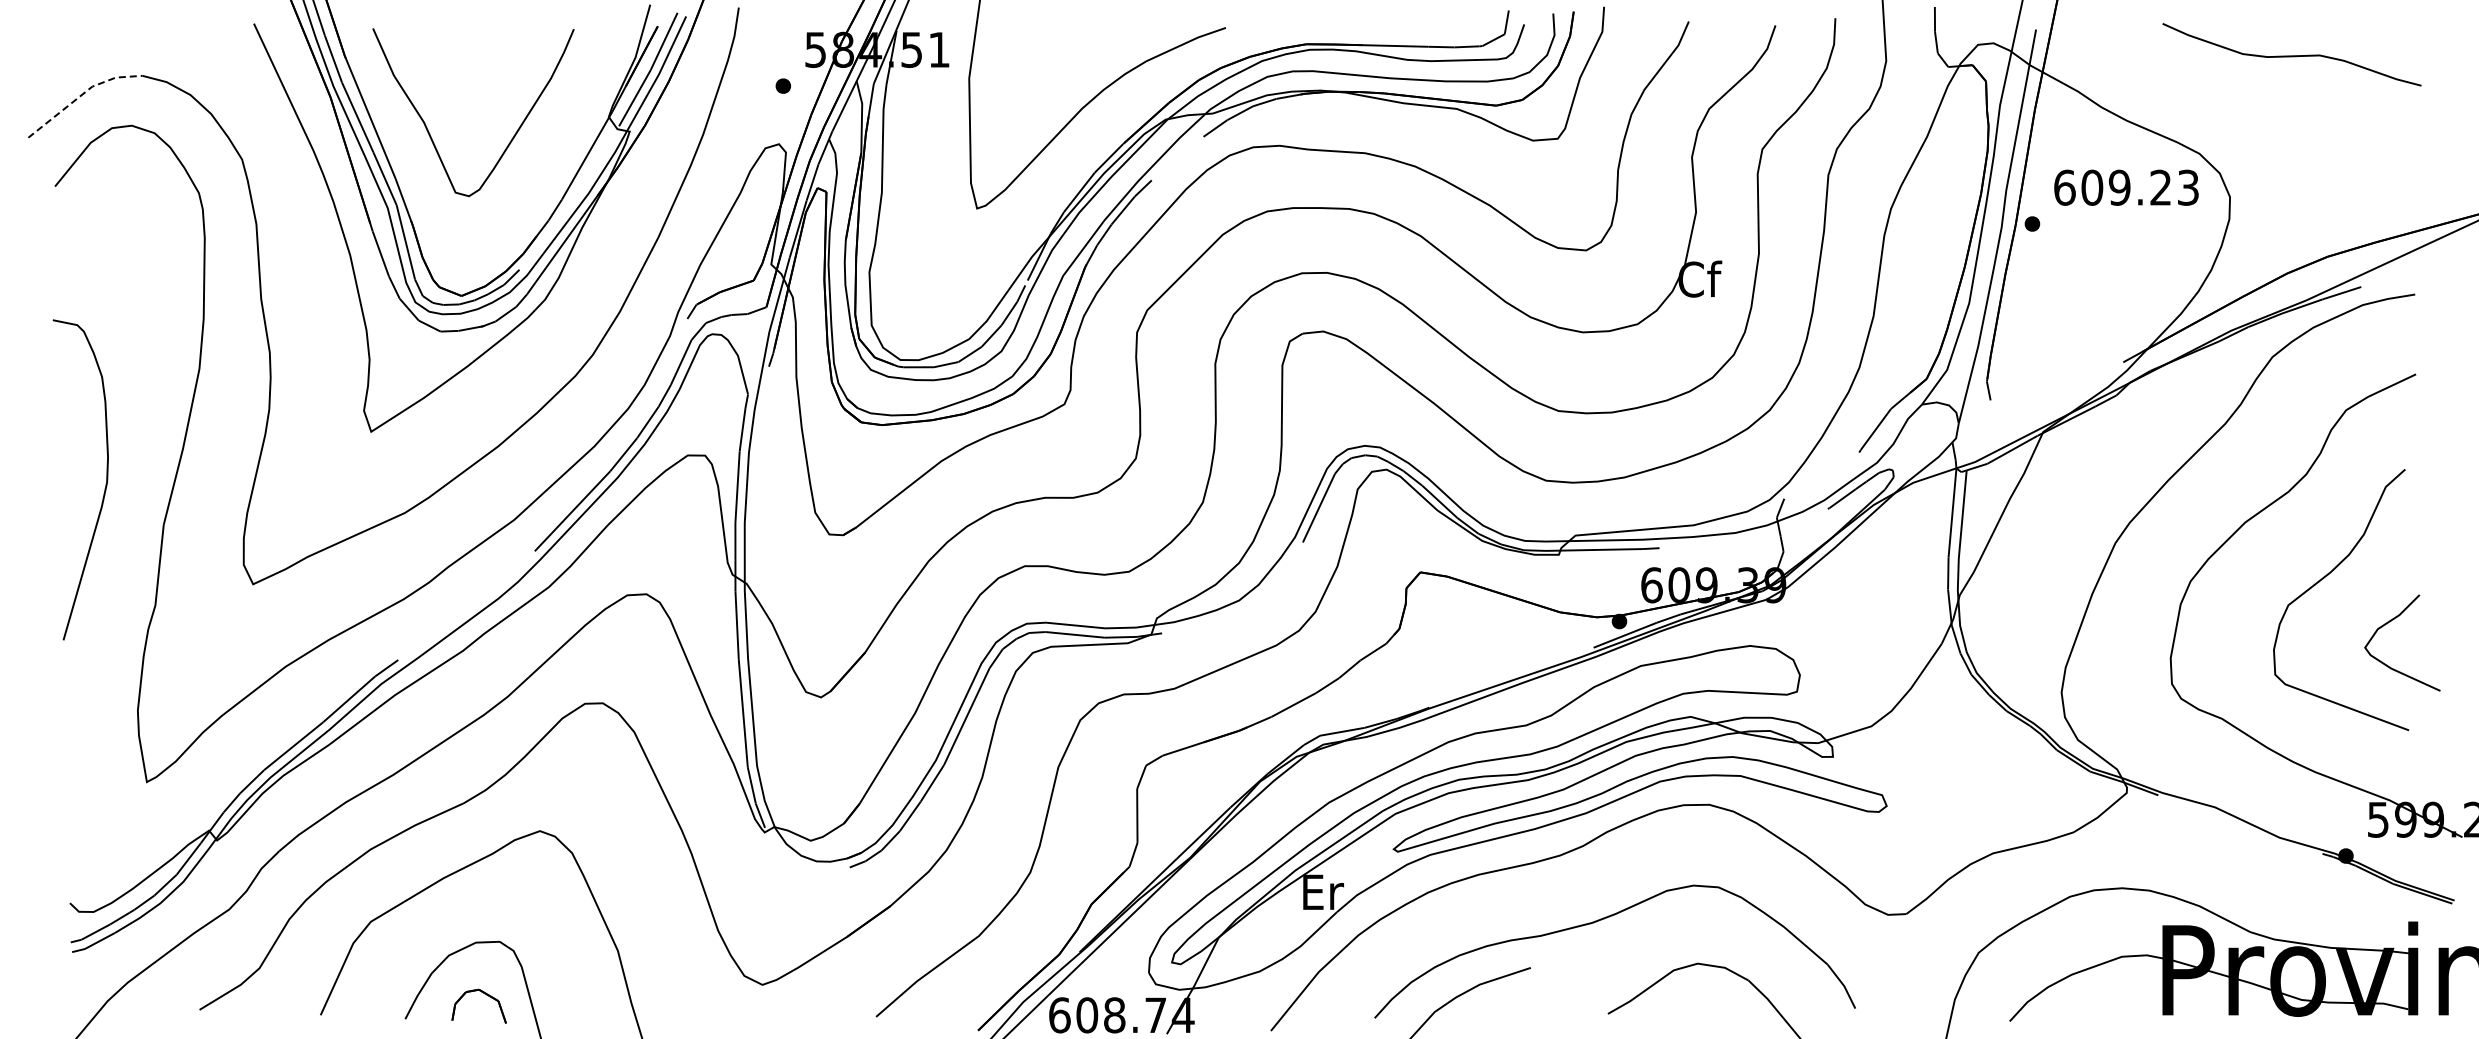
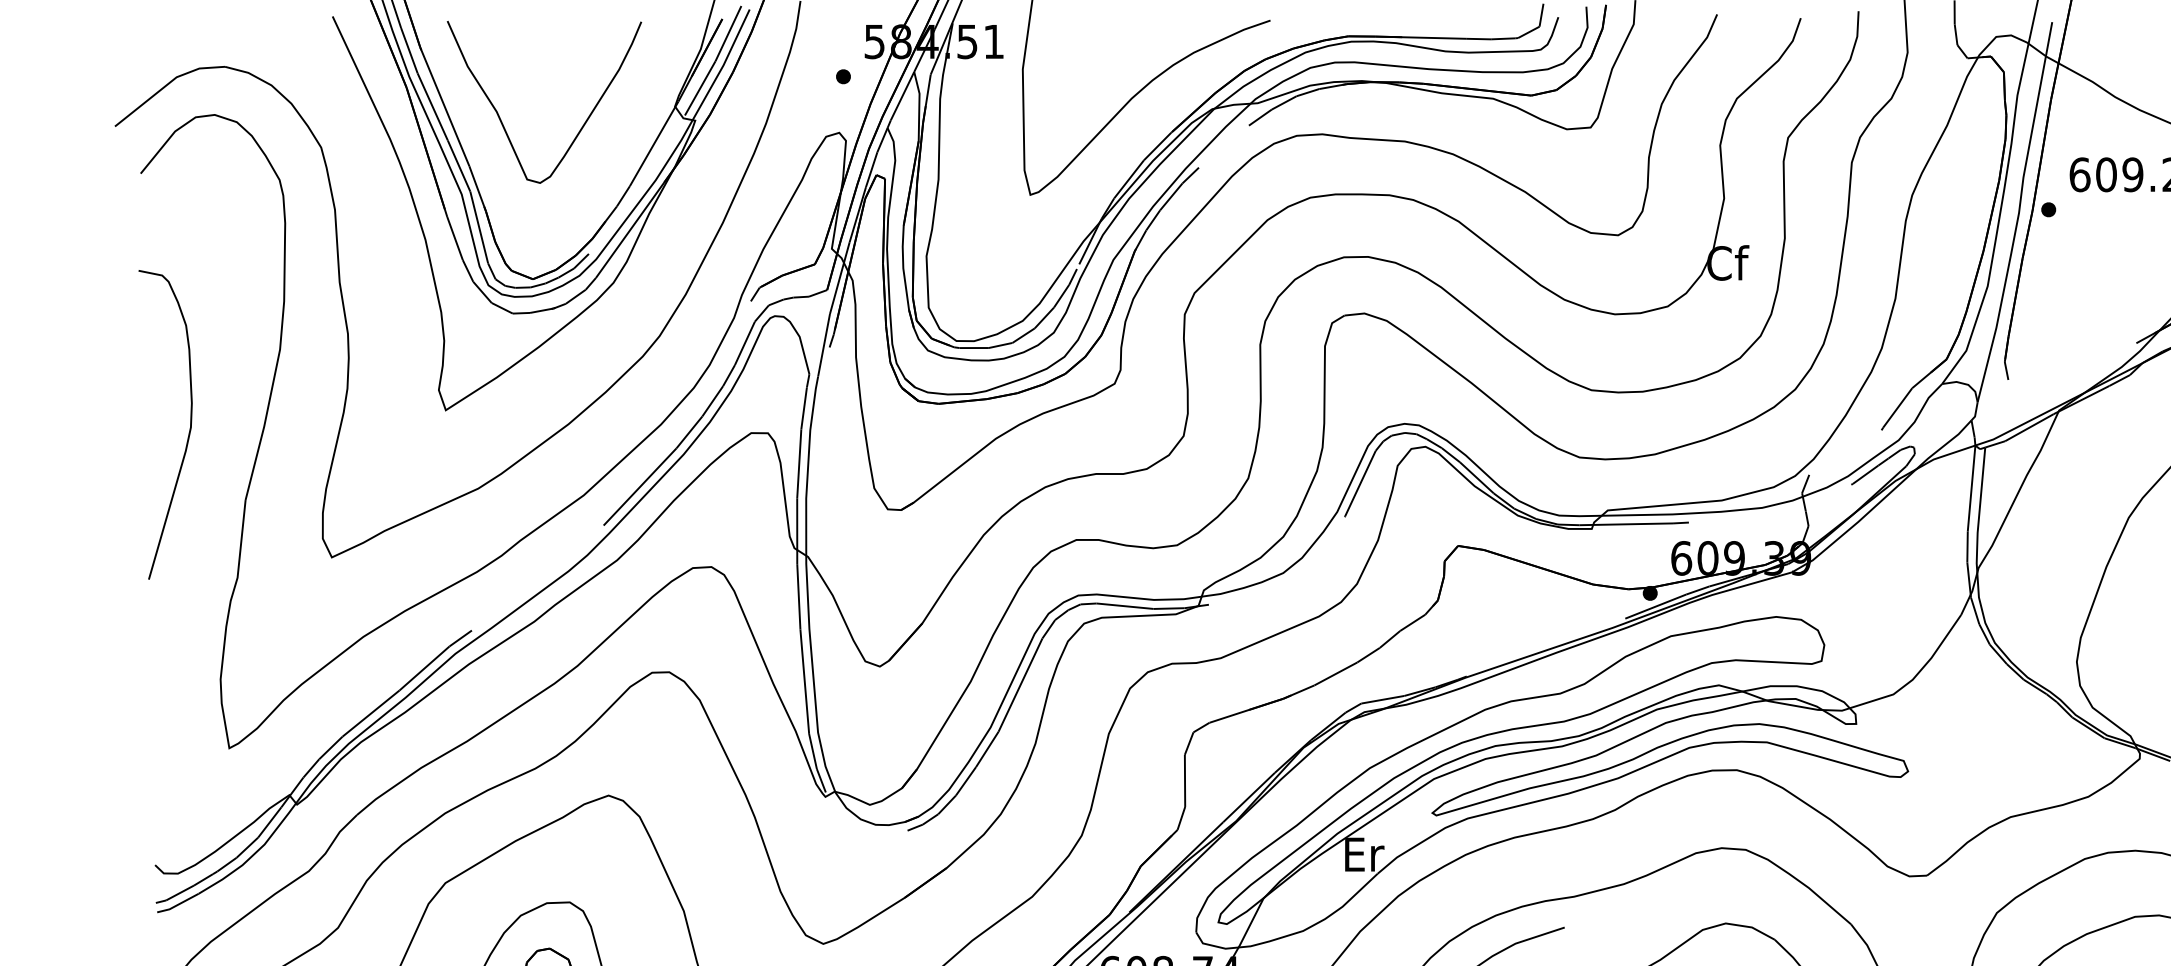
line: (82, 94) -> (167, 84), dashed -> solid
curve: (105, 484) -> (189, 429), moved

